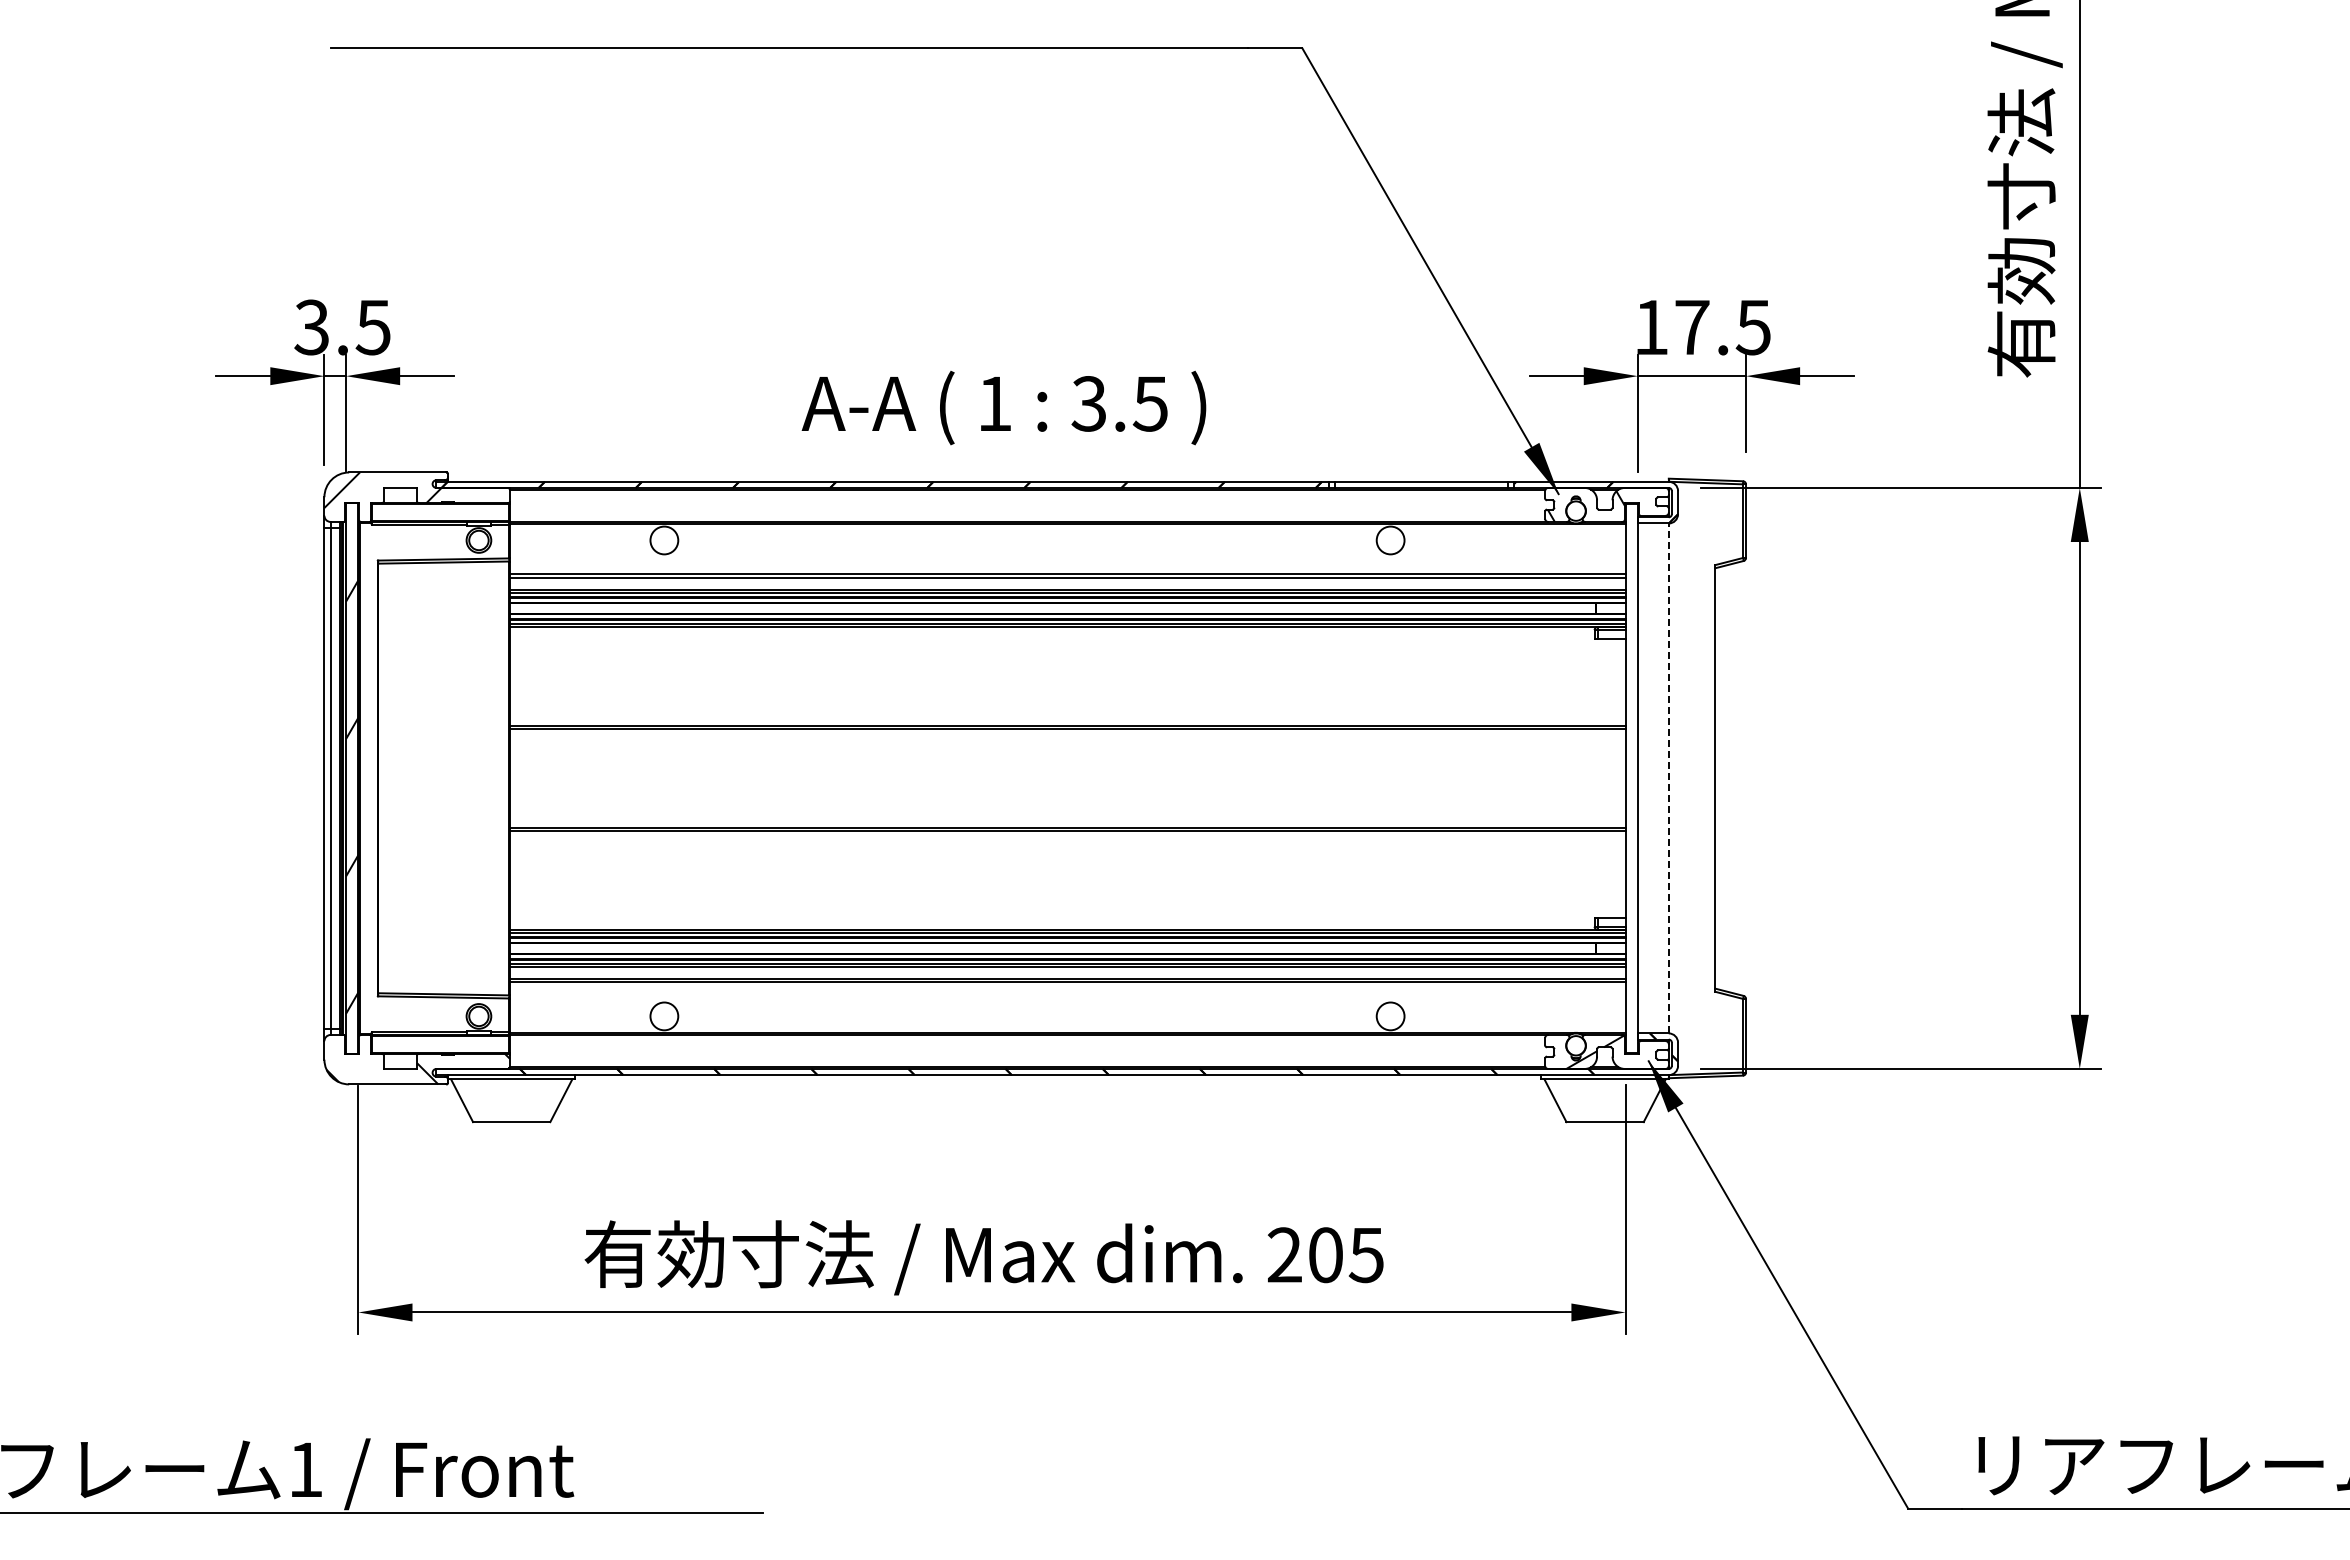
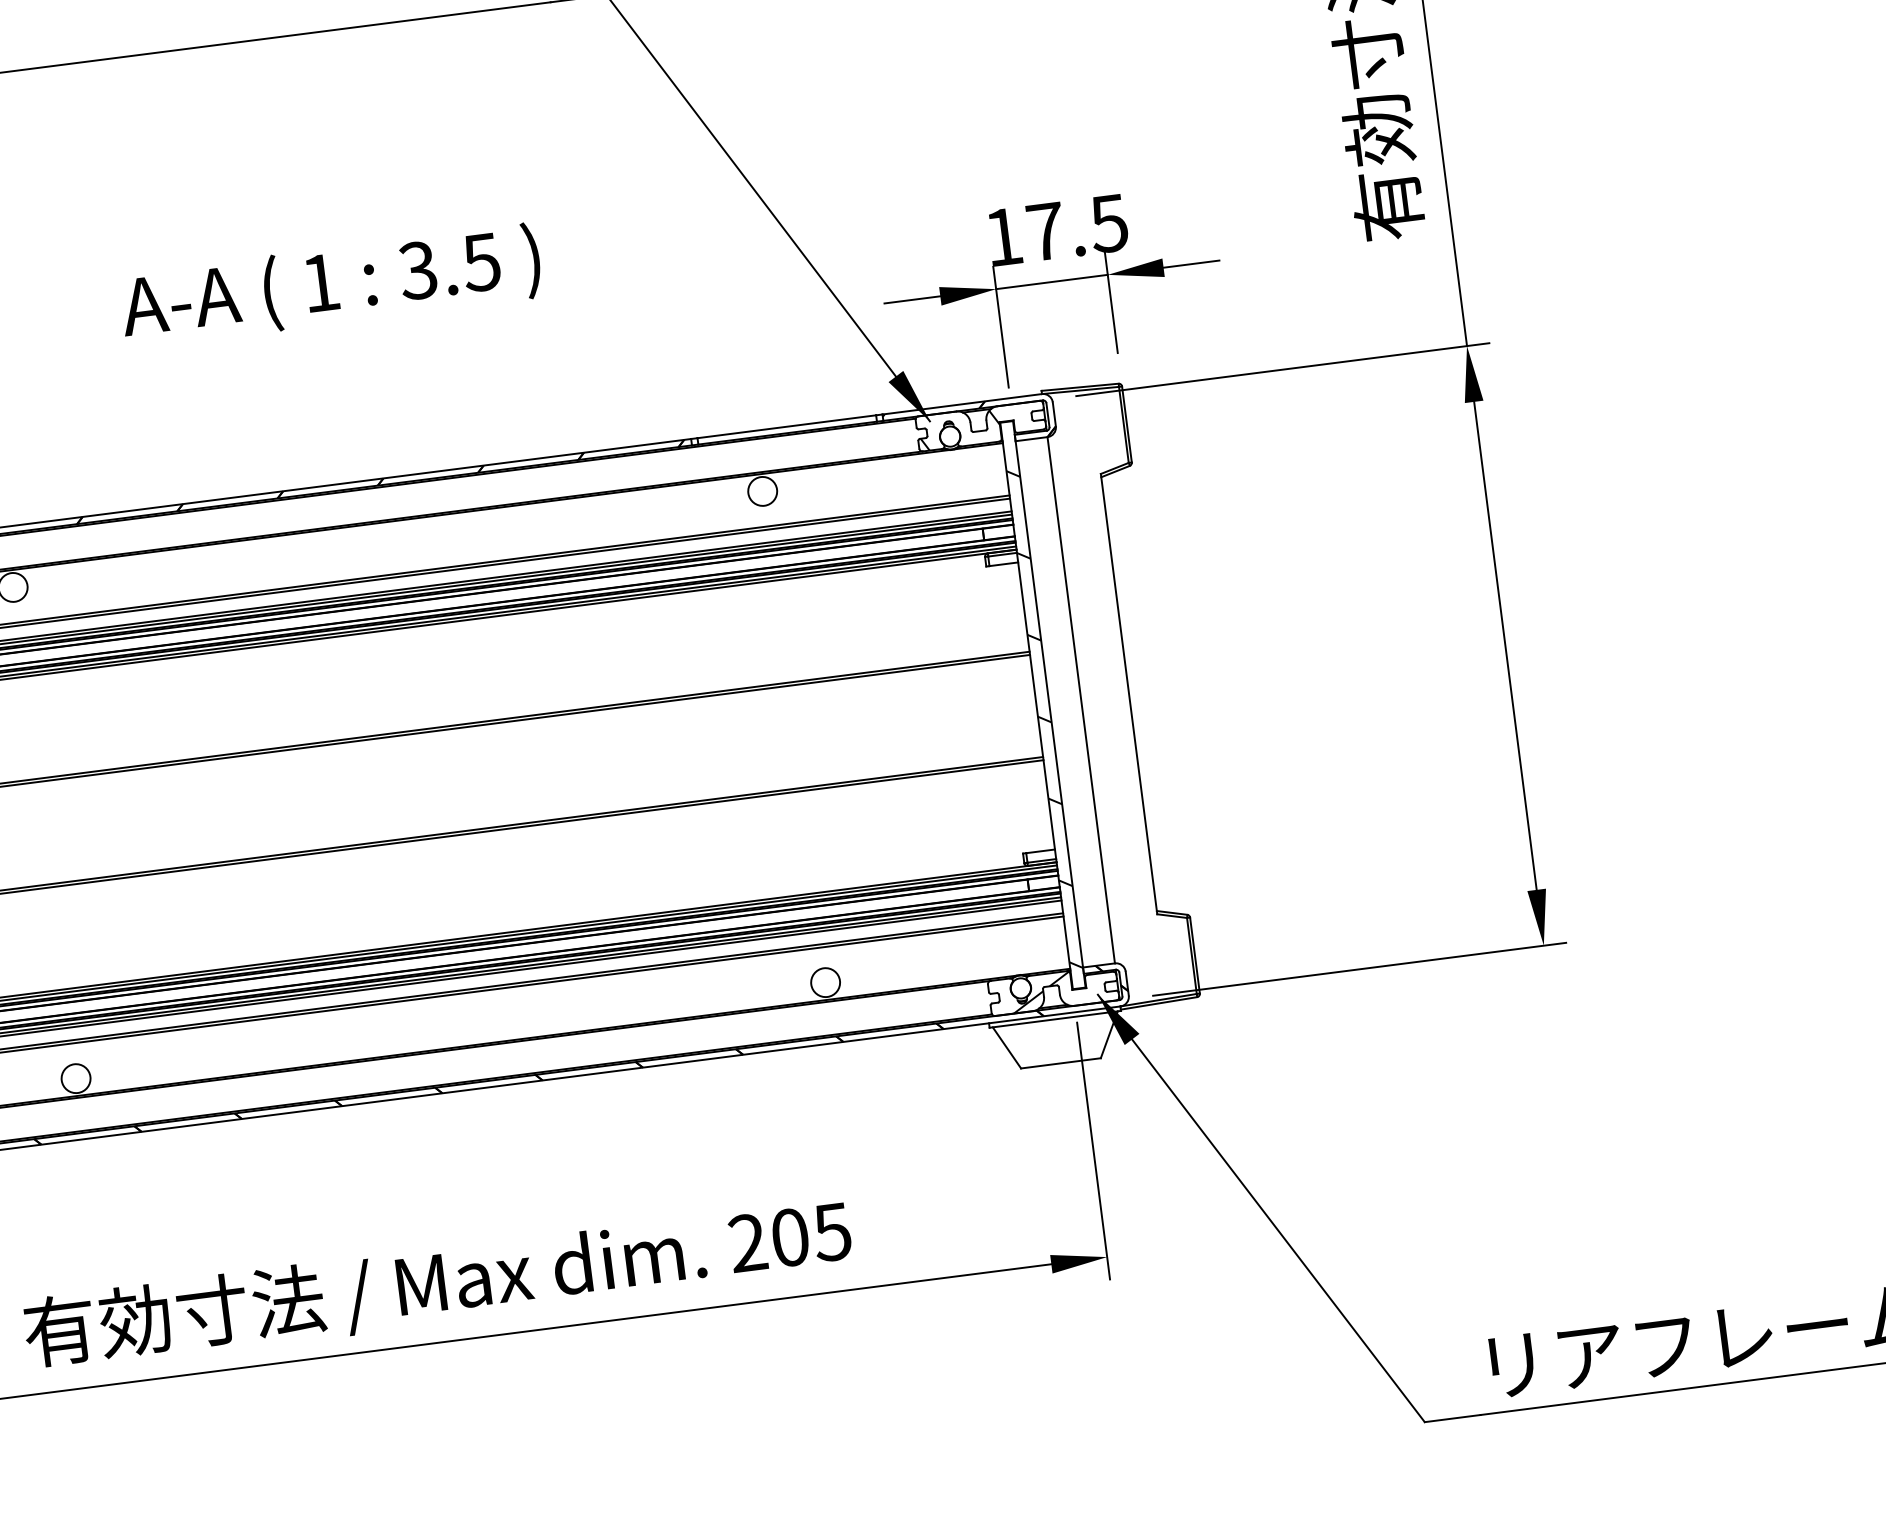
text: (1003, 407) -> (330, 285), moved
line: (1668, 778) -> (1080, 700), dashed -> solid
hatch: (1631, 791) -> (1044, 718), added

